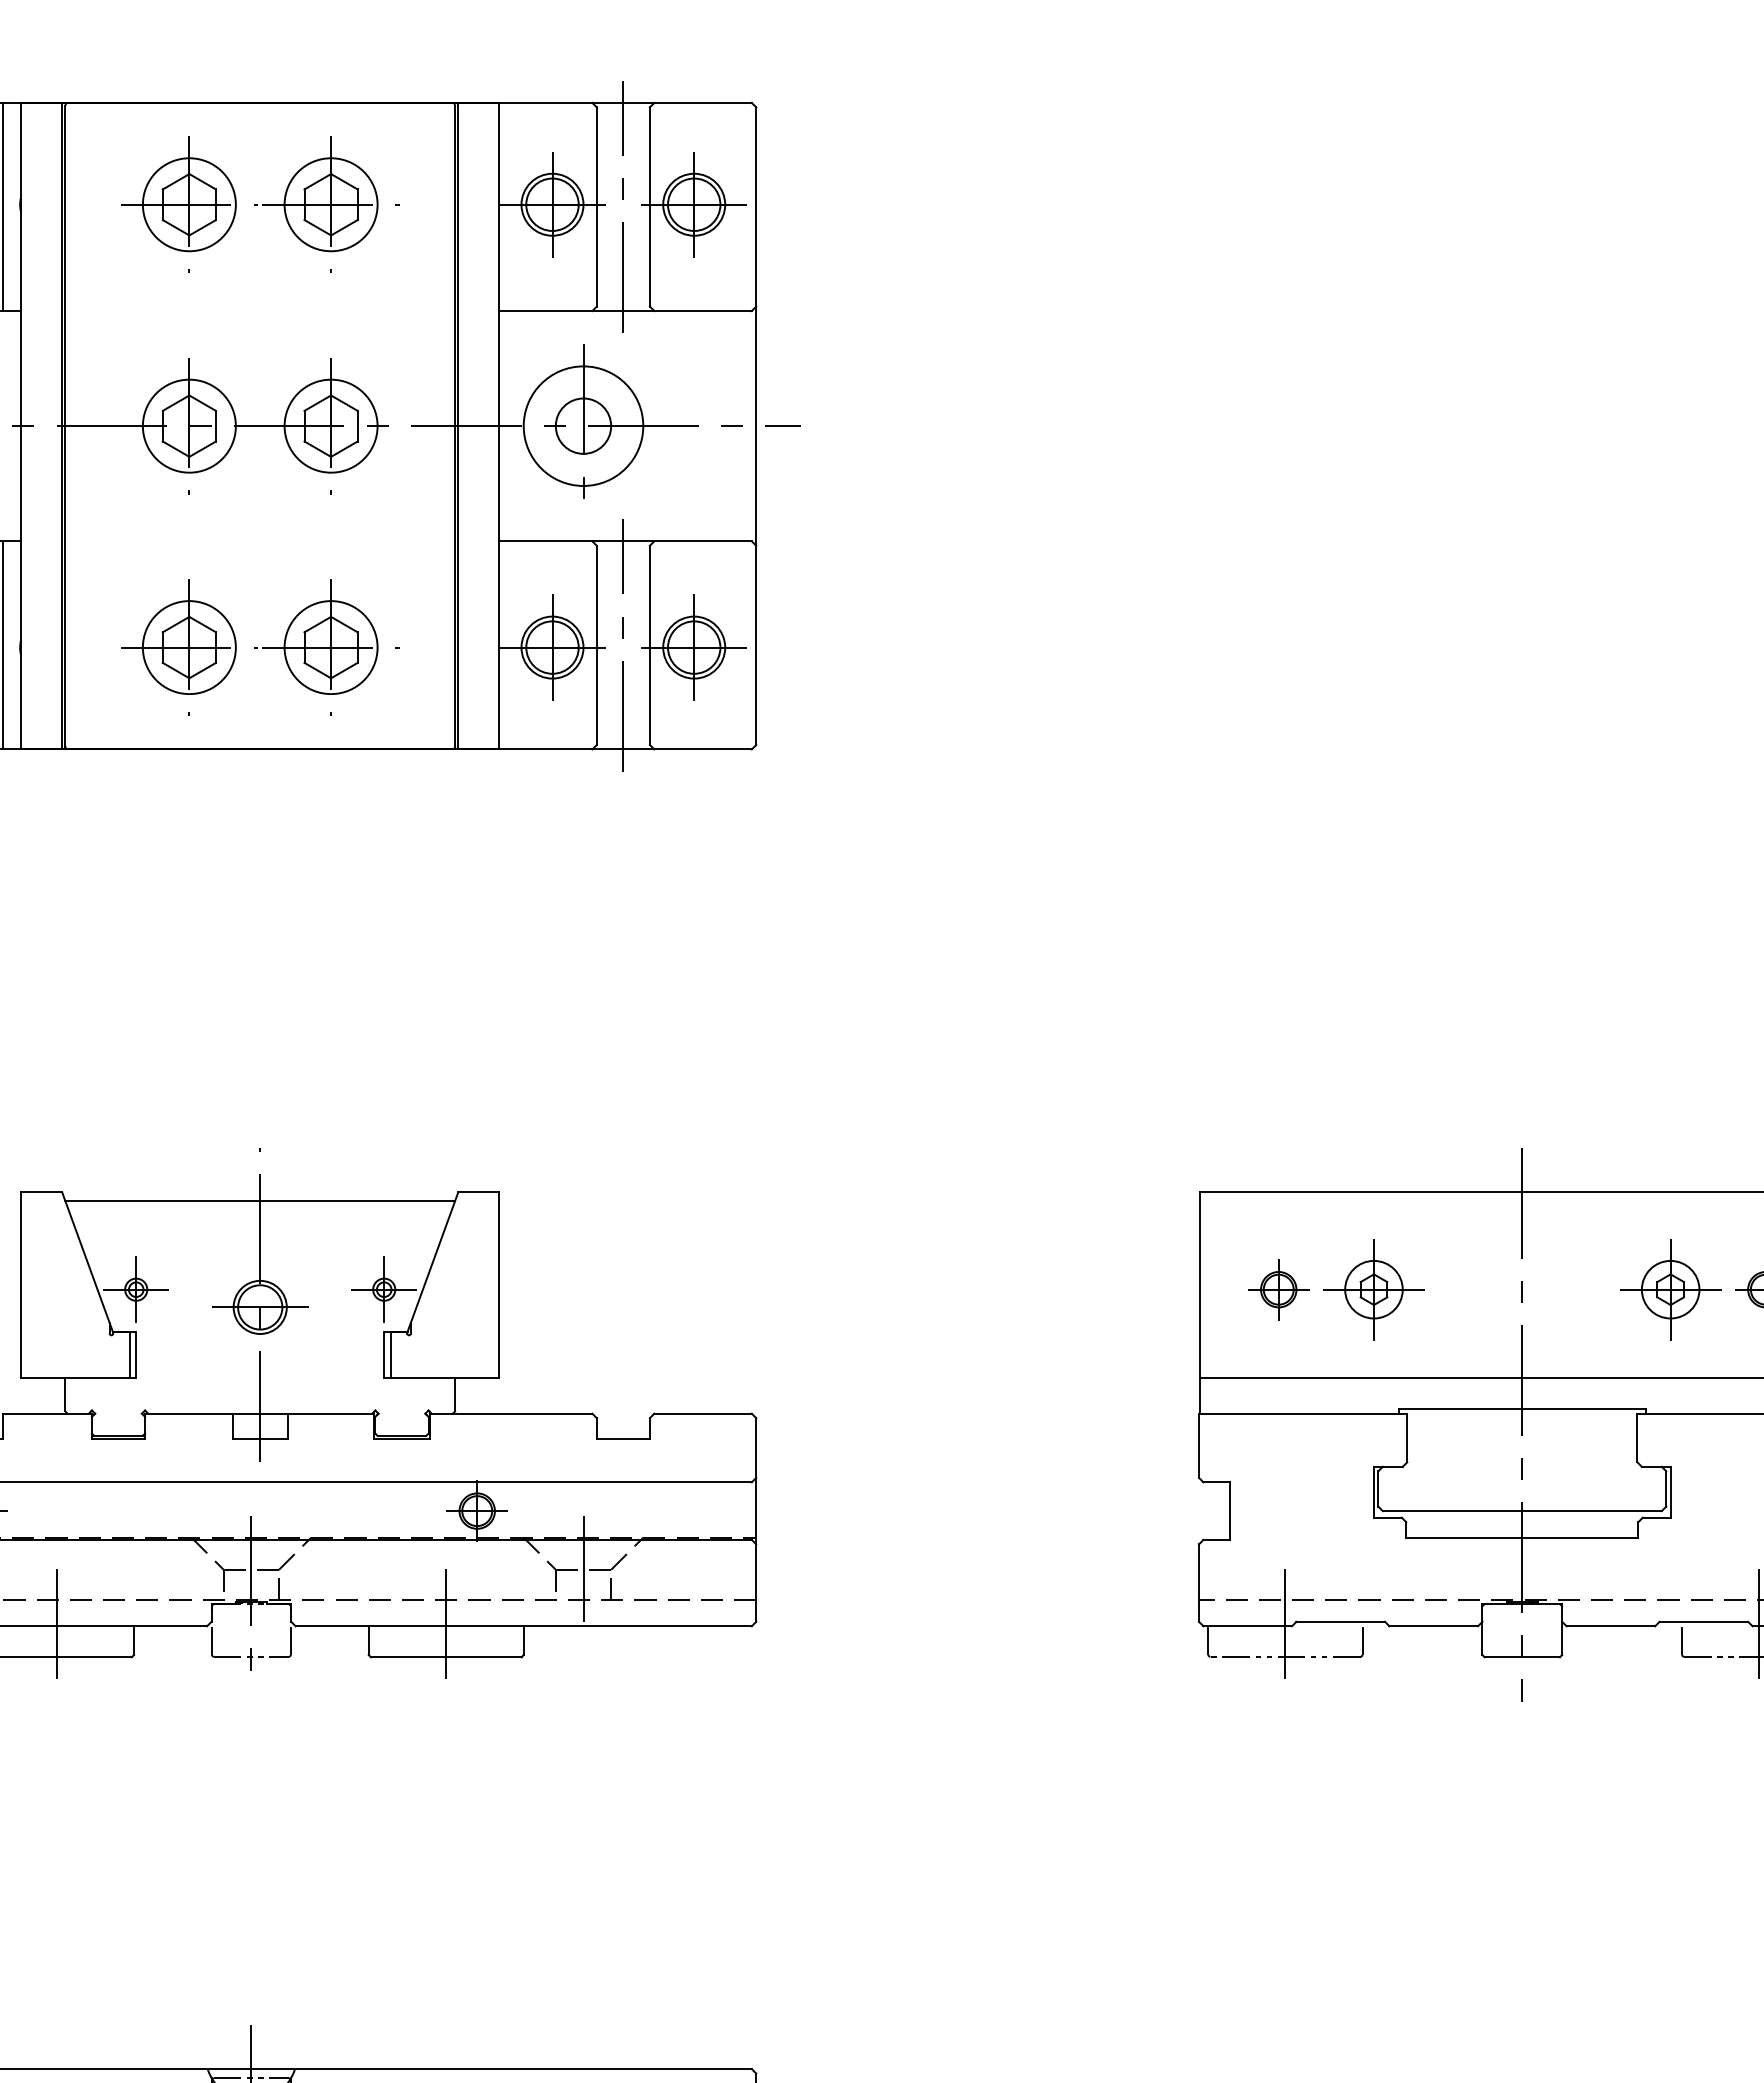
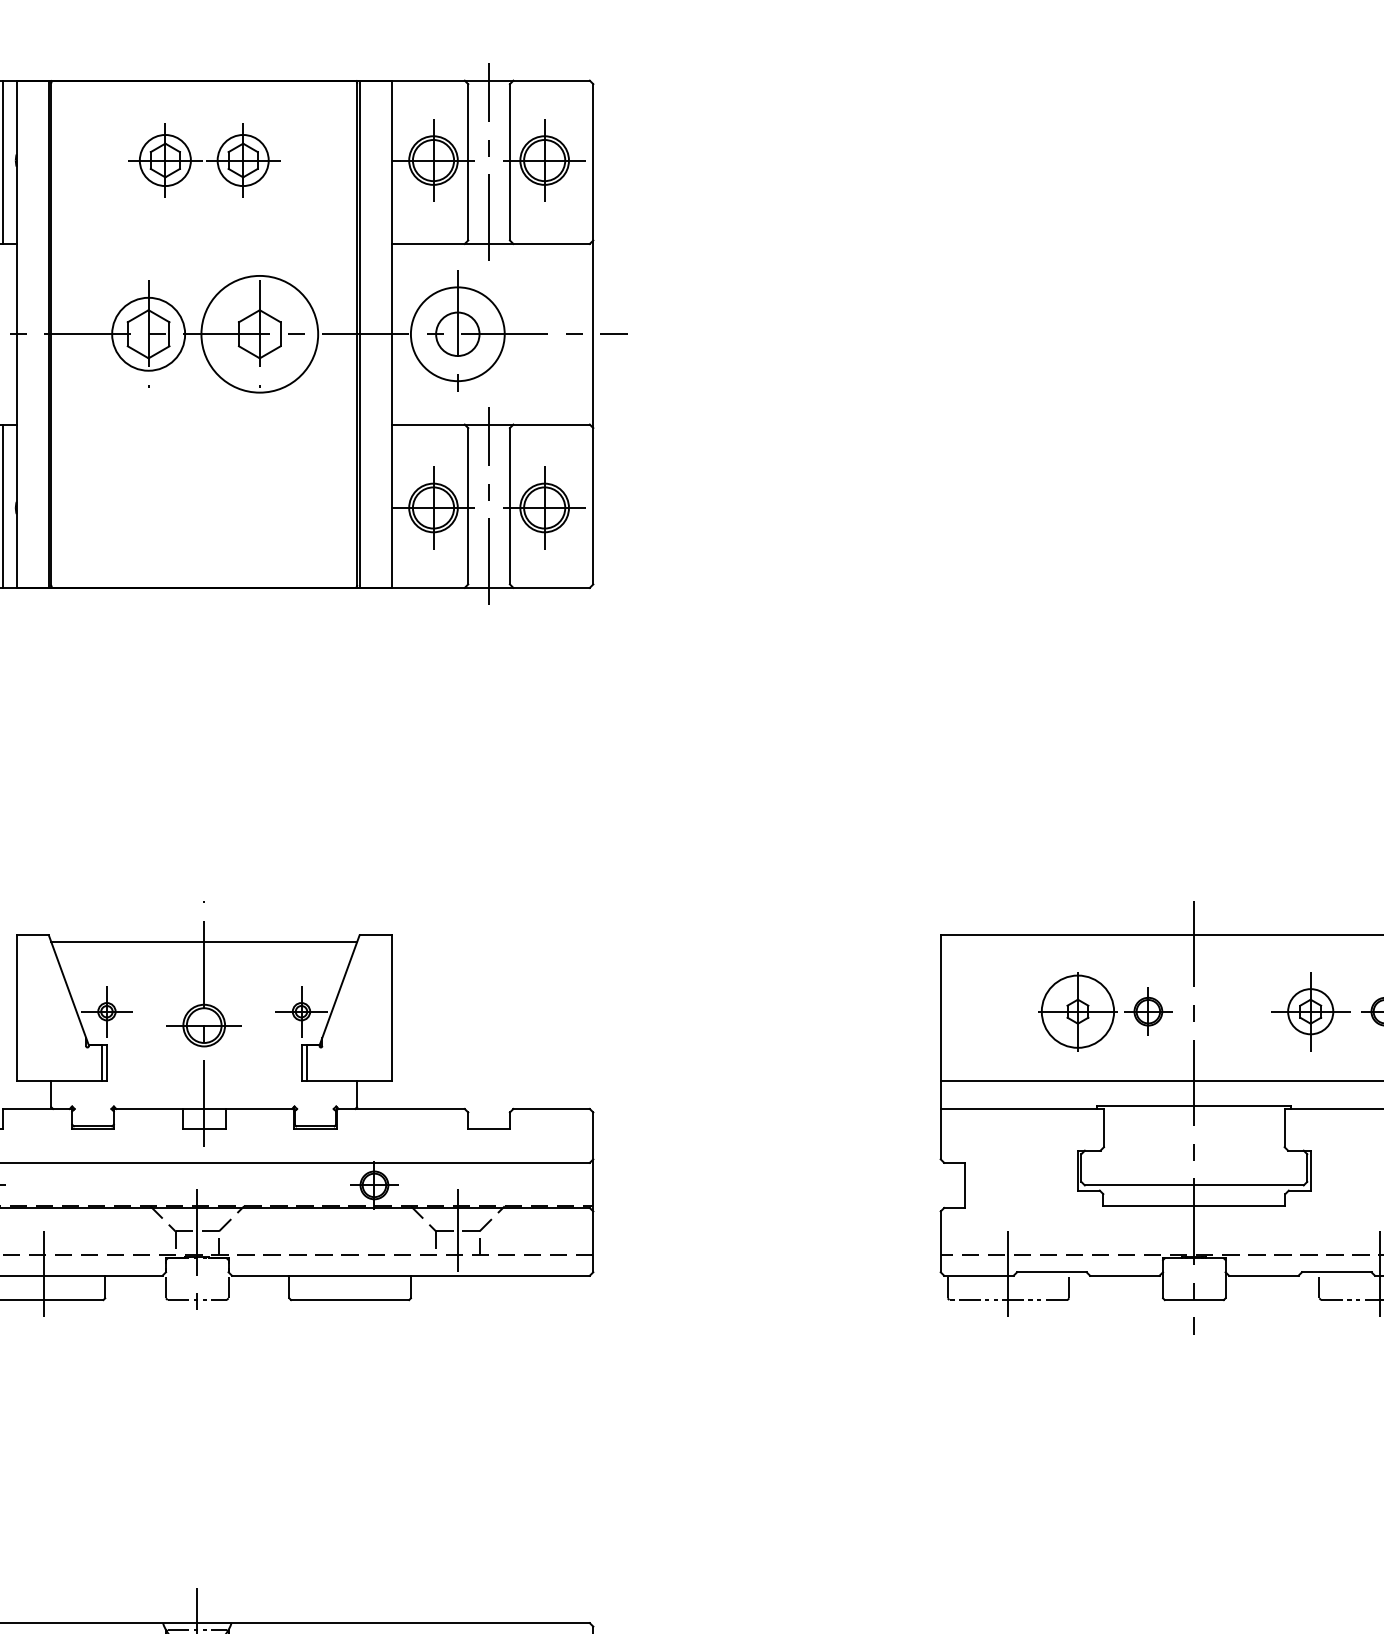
part: (260, 204) -> (204, 160), size x0.7
circle: (330, 425) -> (259, 333), size x1.6
part: (260, 647) -> (204, 507), removed
part: (1278, 1289) -> (1148, 1011), moved
circle: (1373, 1289) -> (1077, 1011), size x1.6
line: (446, 1618) -> (350, 1269), removed

